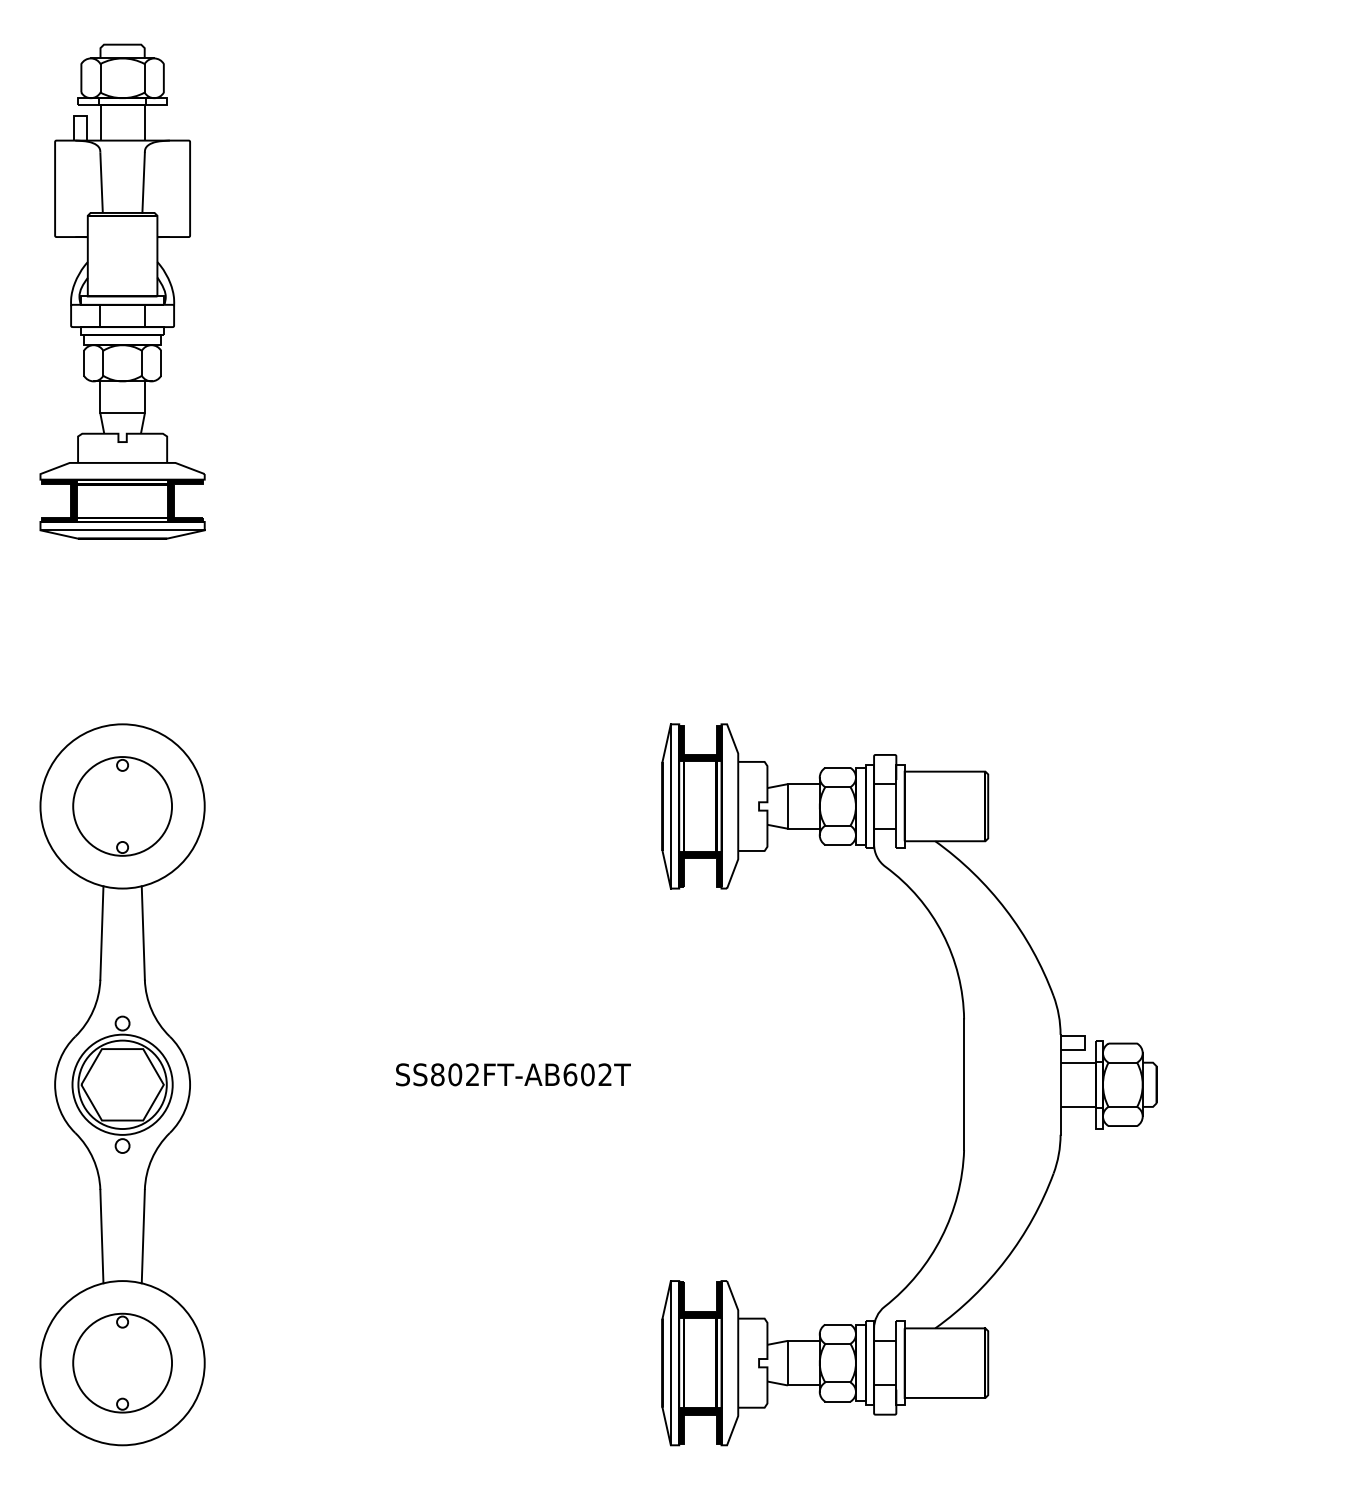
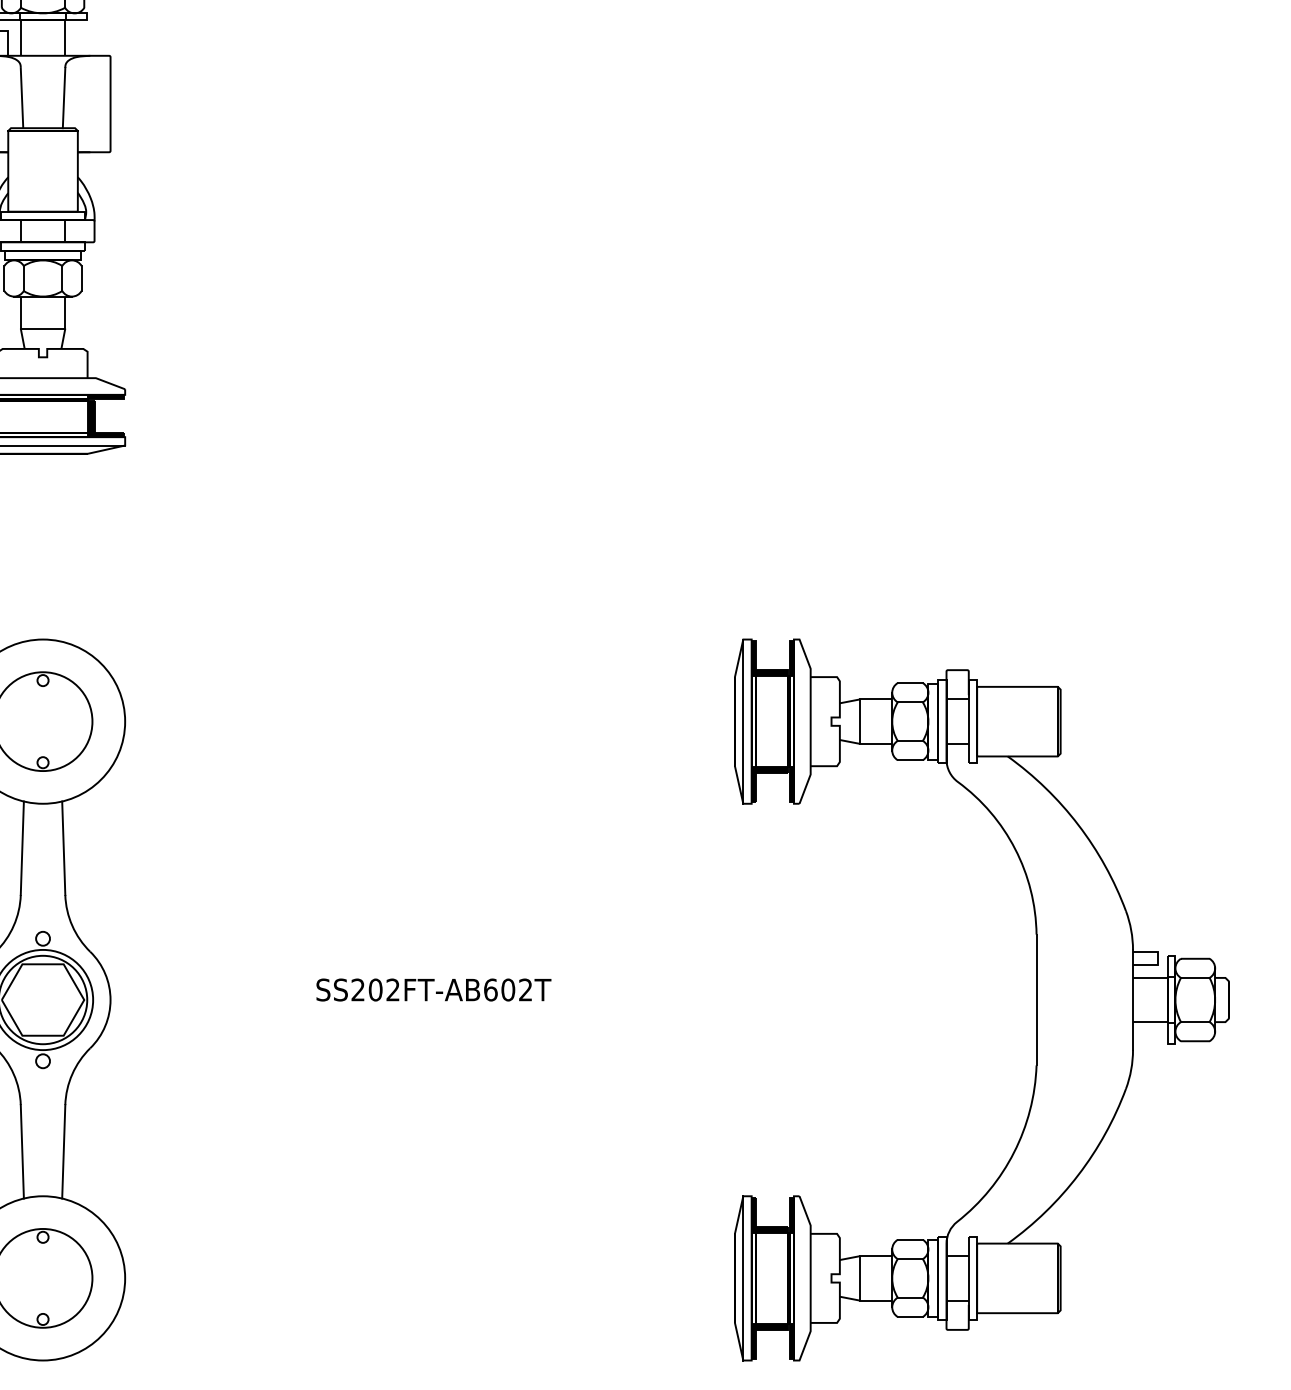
text: (437, 1074) -> (357, 989), SS802FT-AB602T -> SS202FT-AB602T
part: (963, 1084) -> (1035, 999), moved

